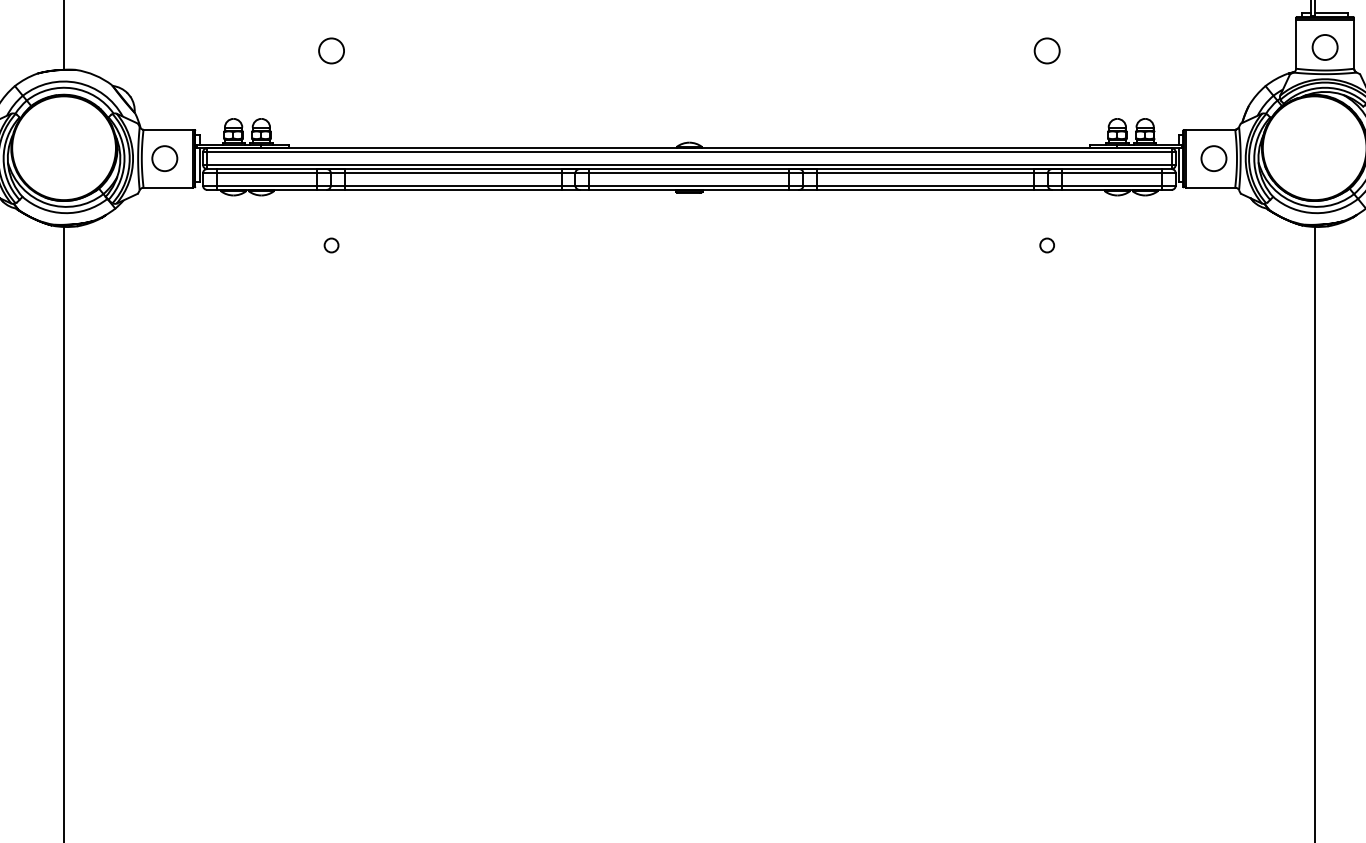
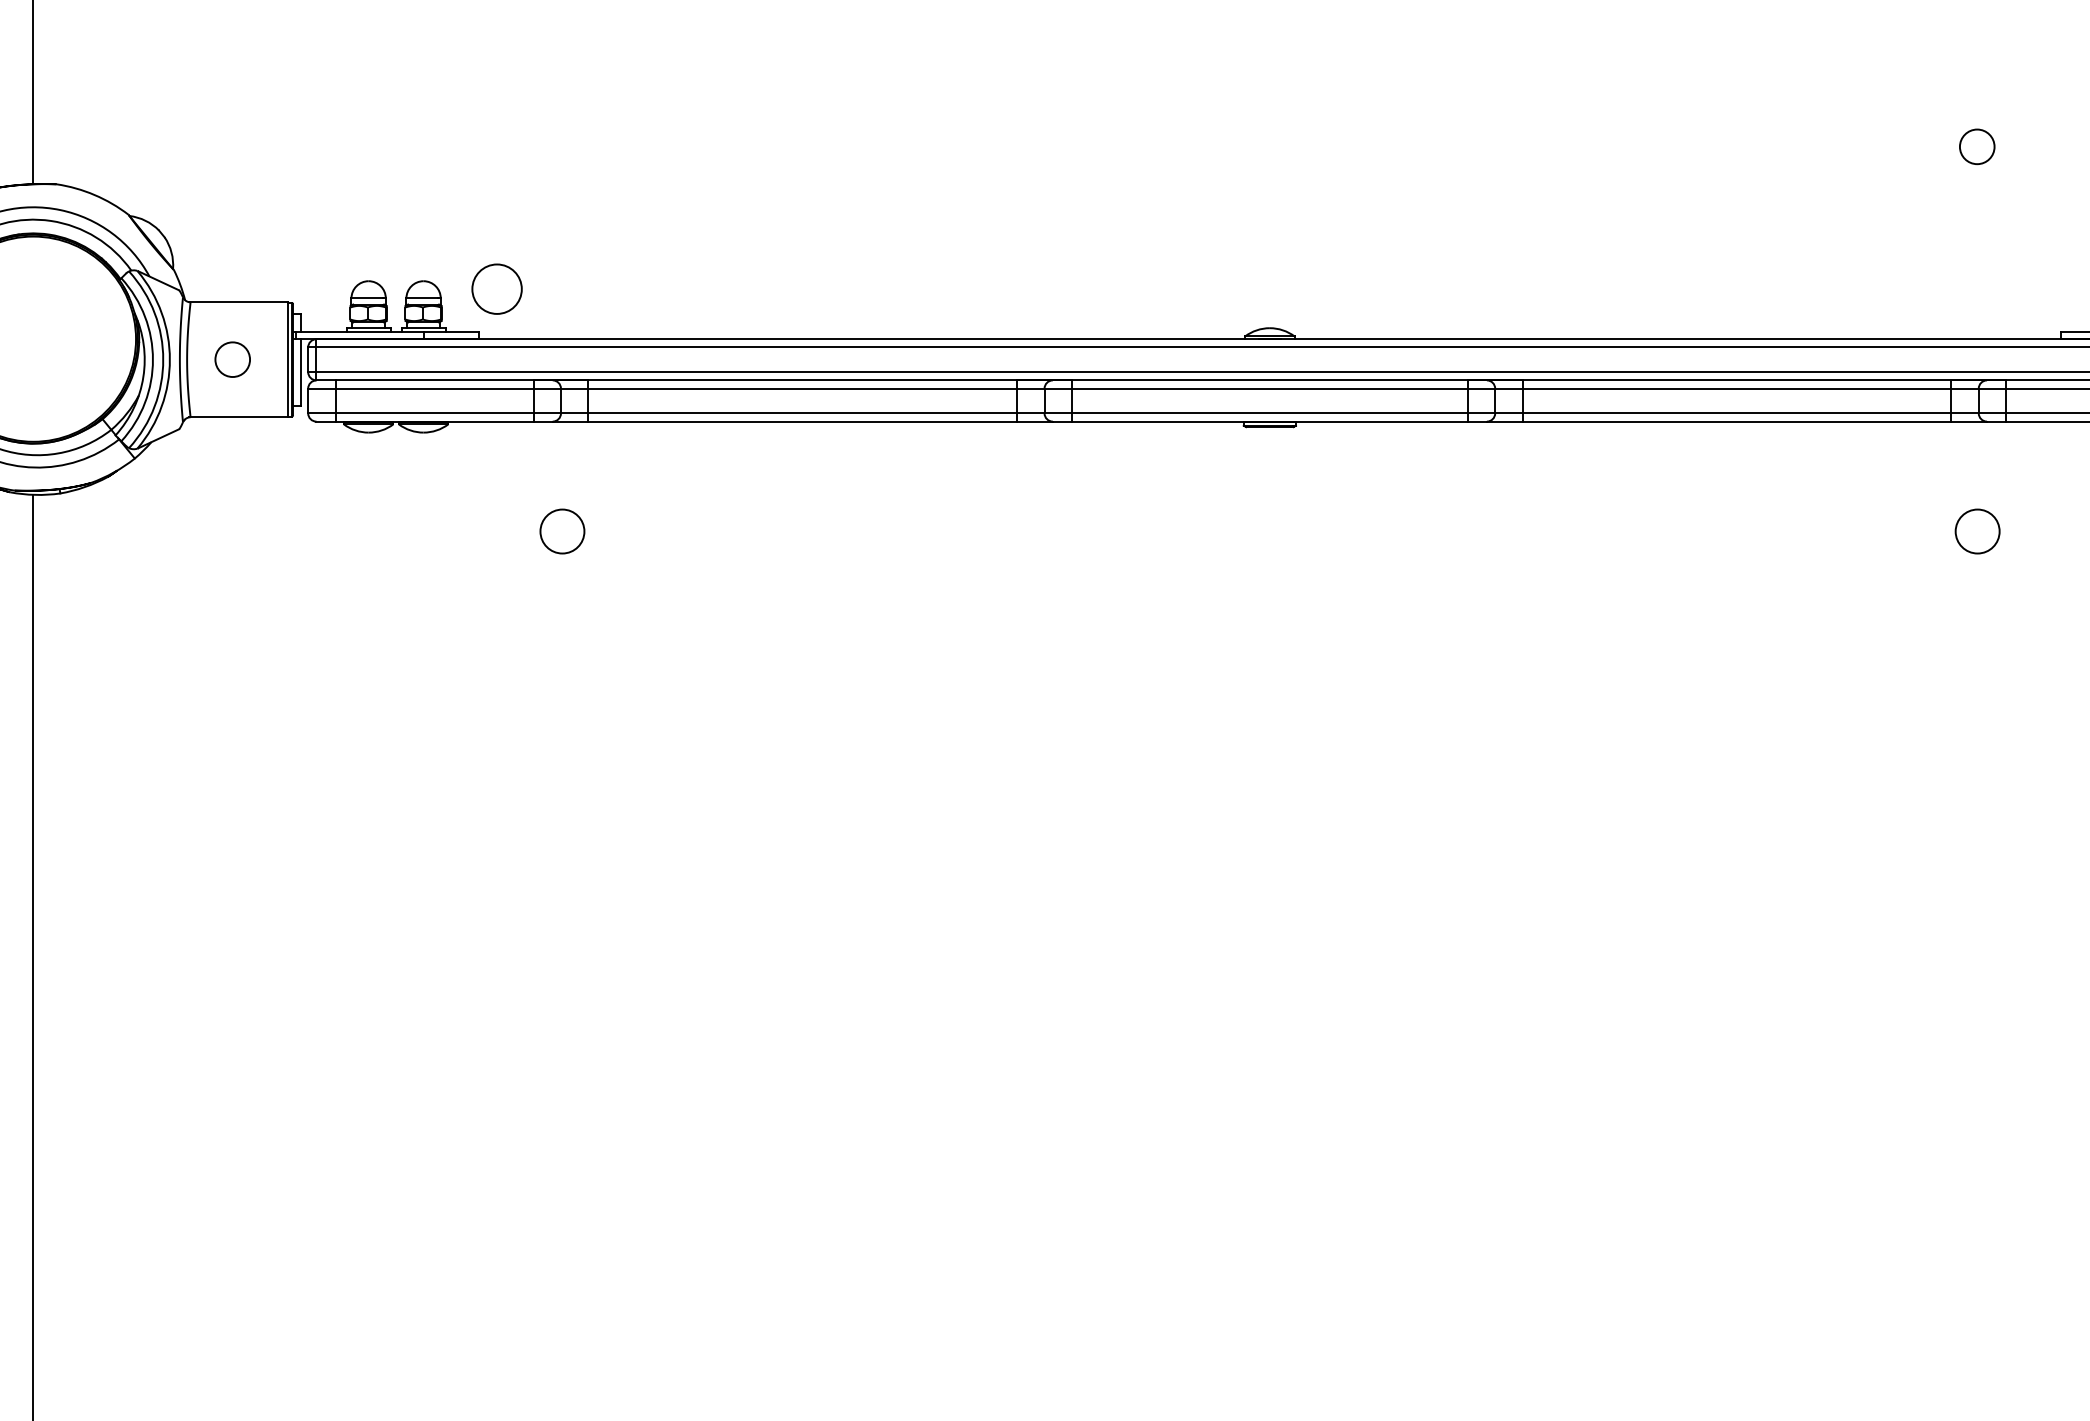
circle: (331, 50) -> (496, 288), moved
circle: (1046, 50) -> (1975, 145), size x0.7
circle: (164, 158) -> (231, 359), size x0.7
circle: (331, 245) -> (562, 531), size x1.6
circle: (1046, 245) -> (1975, 531), size x1.6

